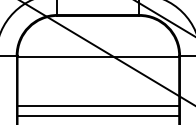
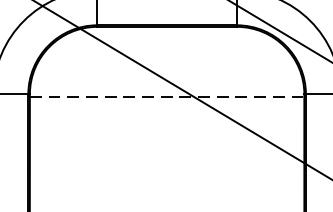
line: (98, 57) -> (167, 97), solid -> dashed
line: (98, 105) -> (167, 179), removed
line: (98, 116) -> (167, 197), removed

